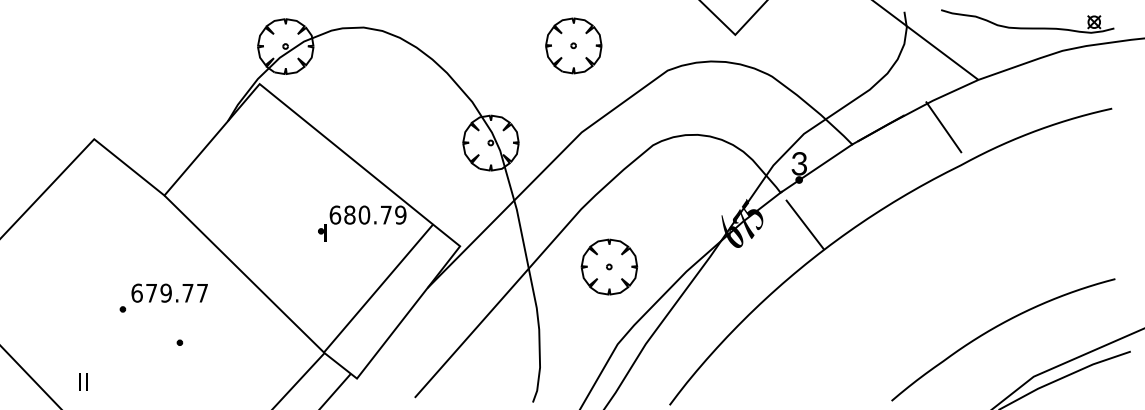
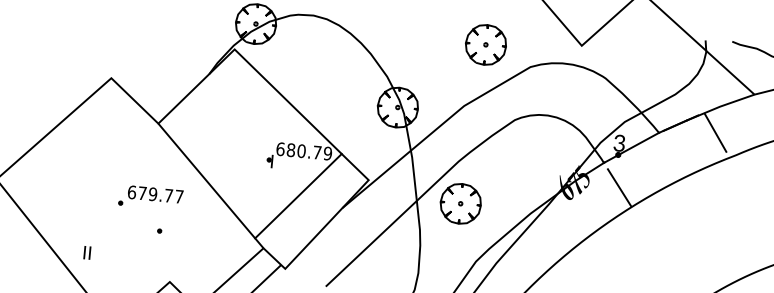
part: (573, 45) -> (485, 44), moved
line: (945, 130) -> (716, 135), moved
part: (609, 266) -> (460, 203), moved
line: (378, 287) -> (298, 195), moved

